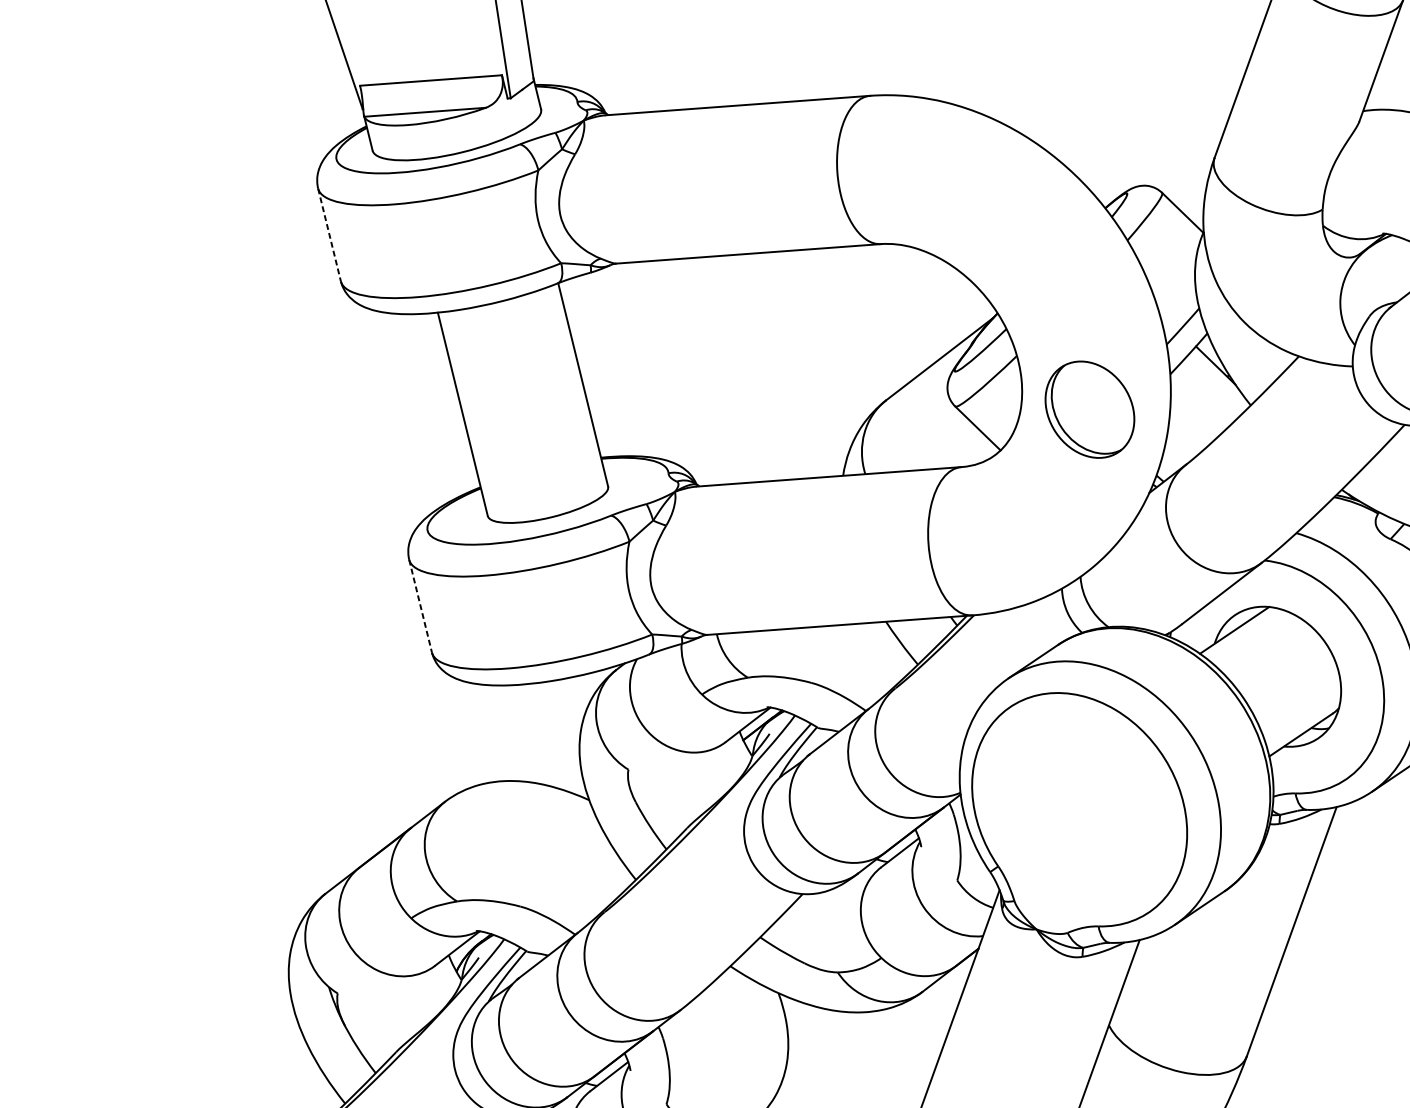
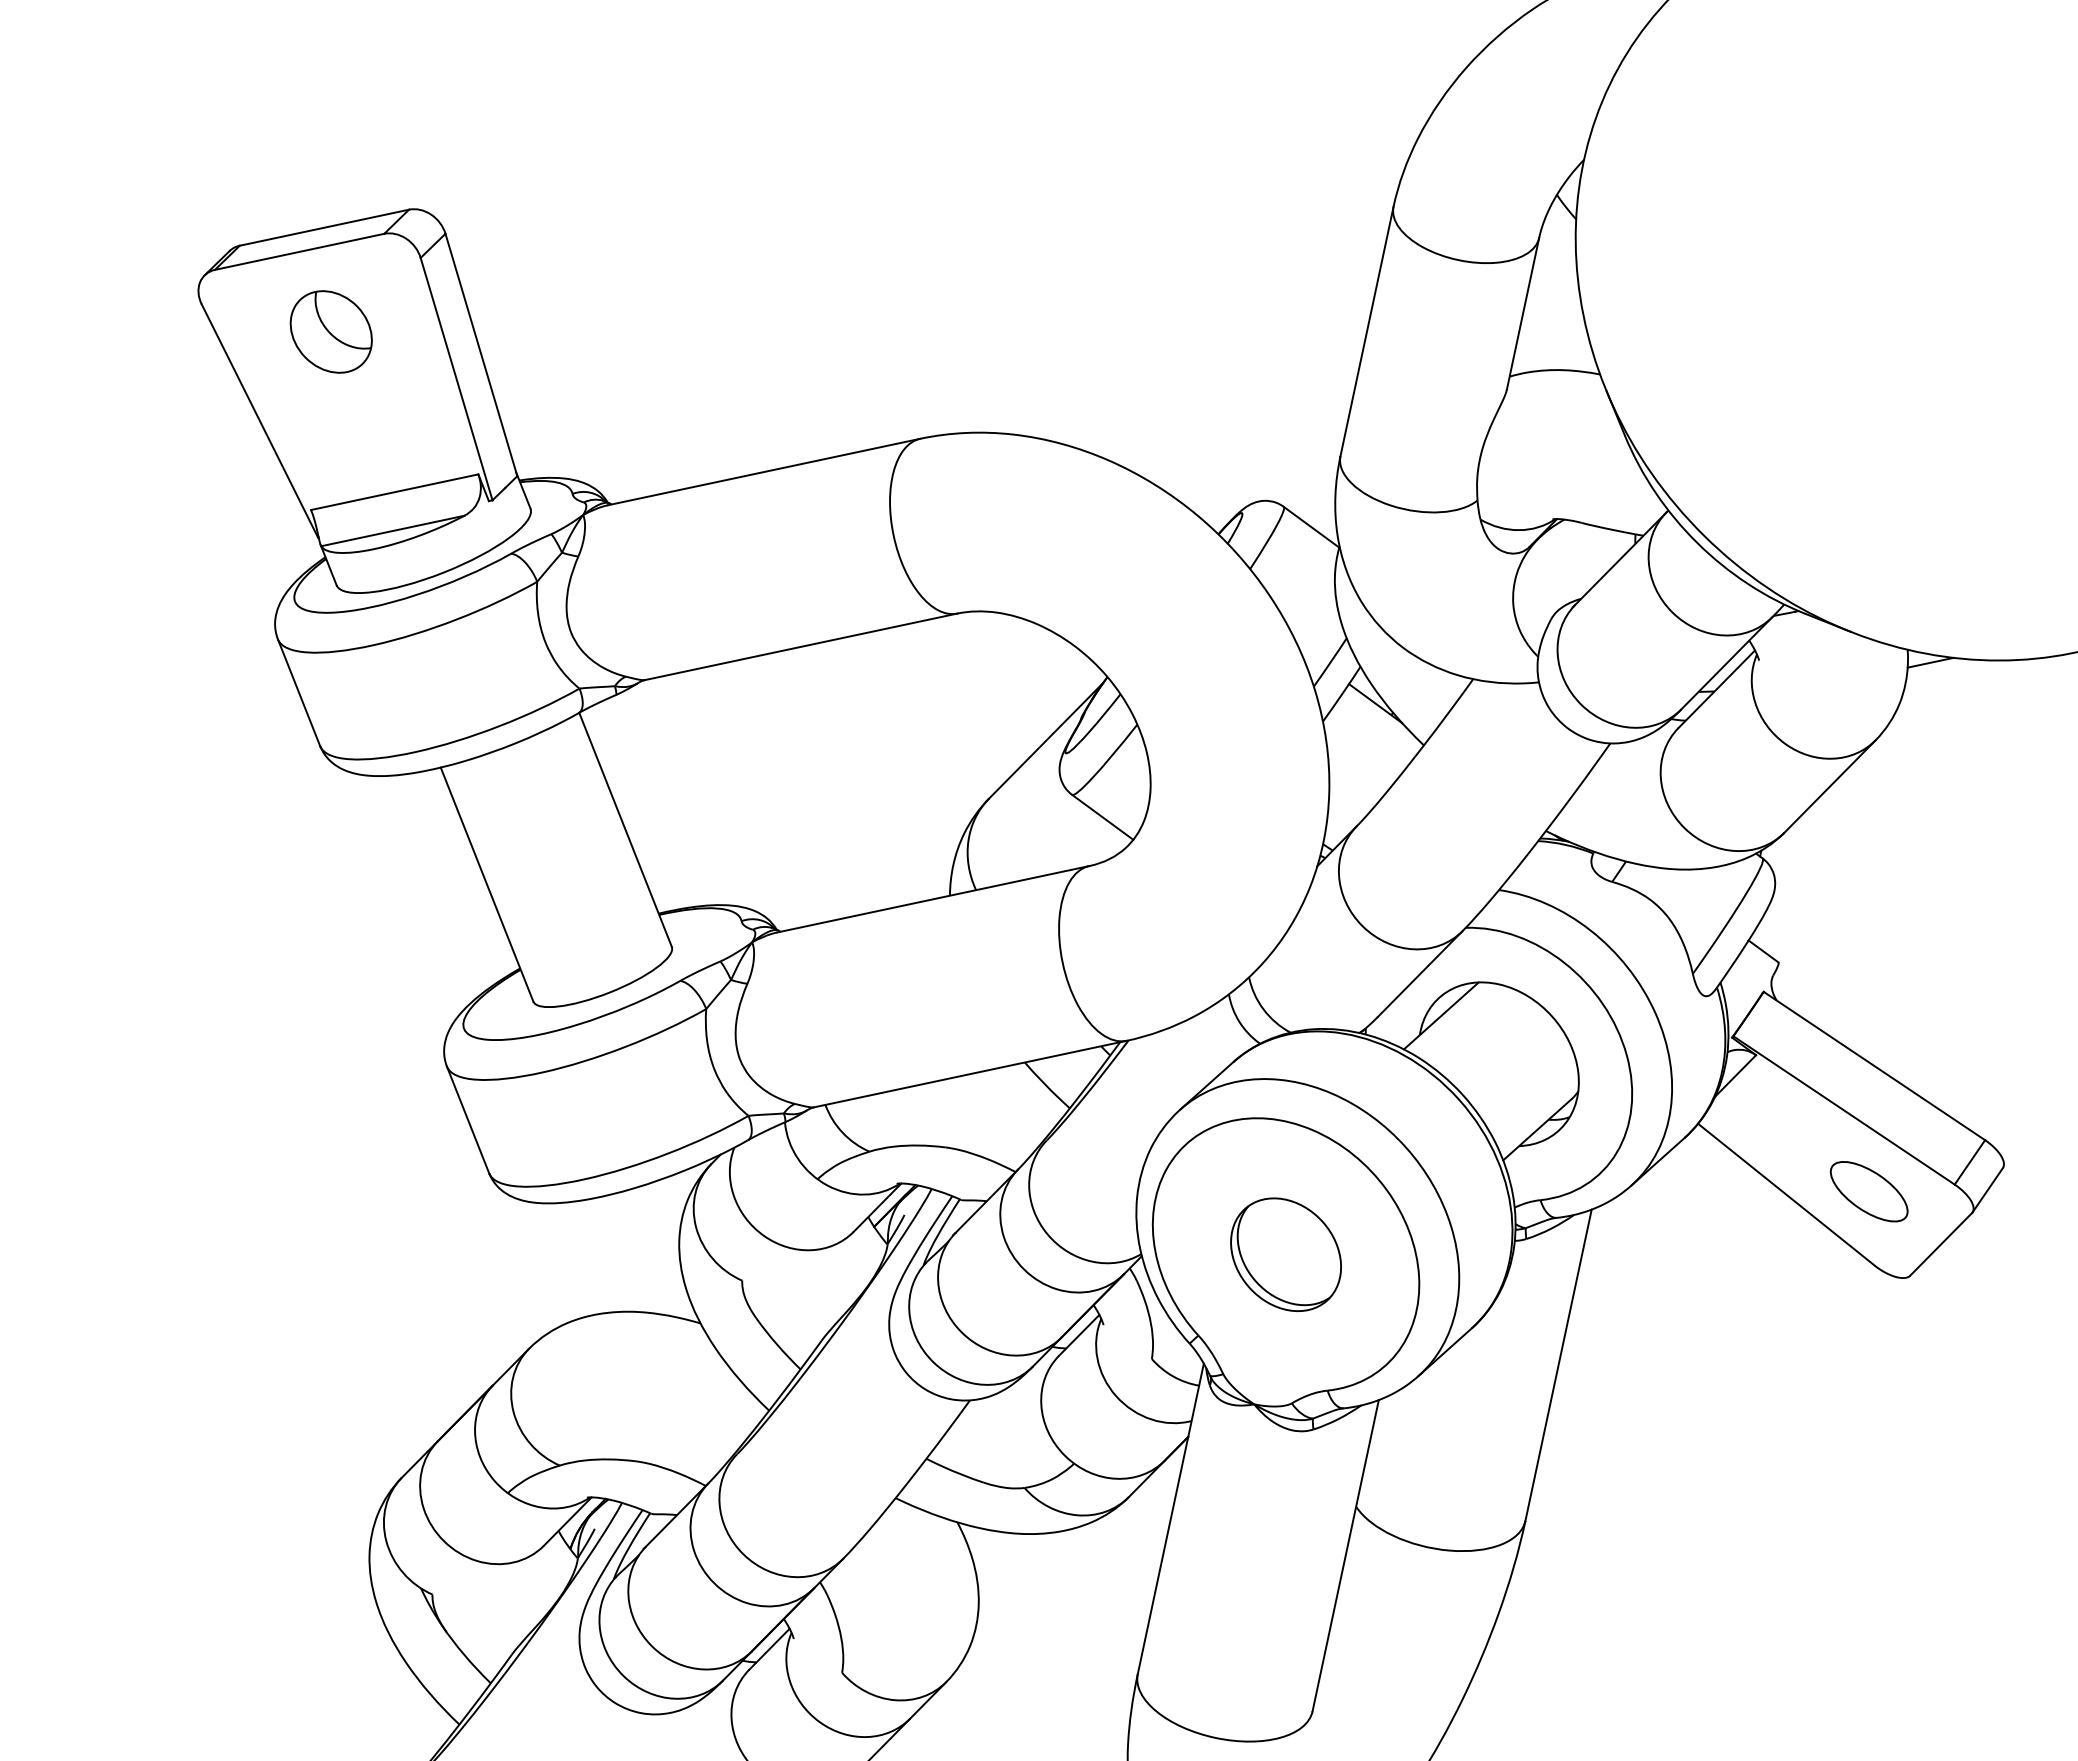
line: (329, 235) -> (299, 693), dashed -> solid
part: (1089, 409) -> (1285, 1254), moved
line: (420, 606) -> (468, 1120), dashed -> solid

